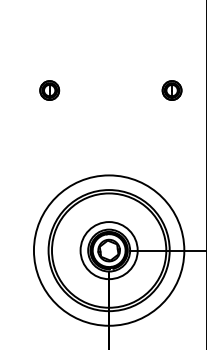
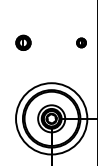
part: (49, 89) -> (23, 42), size x1.6

